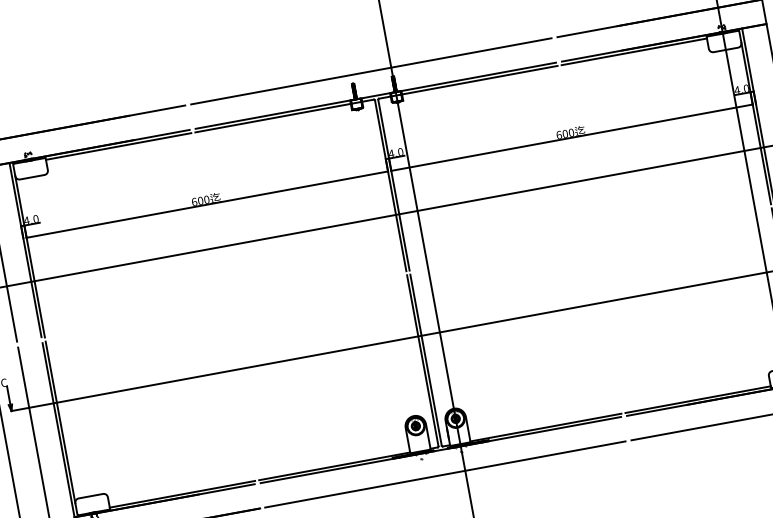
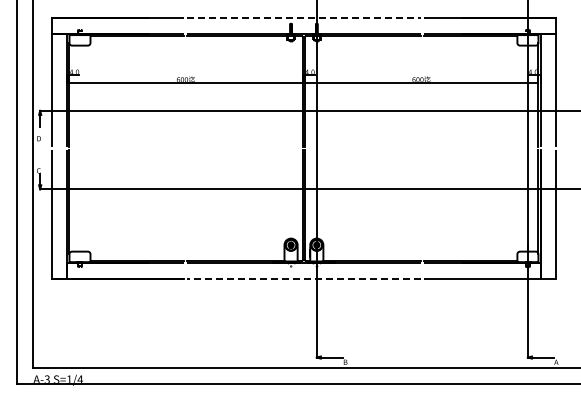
line: (370, 71) -> (303, 18), solid -> dashed
line: (444, 474) -> (303, 278), solid -> dashed

